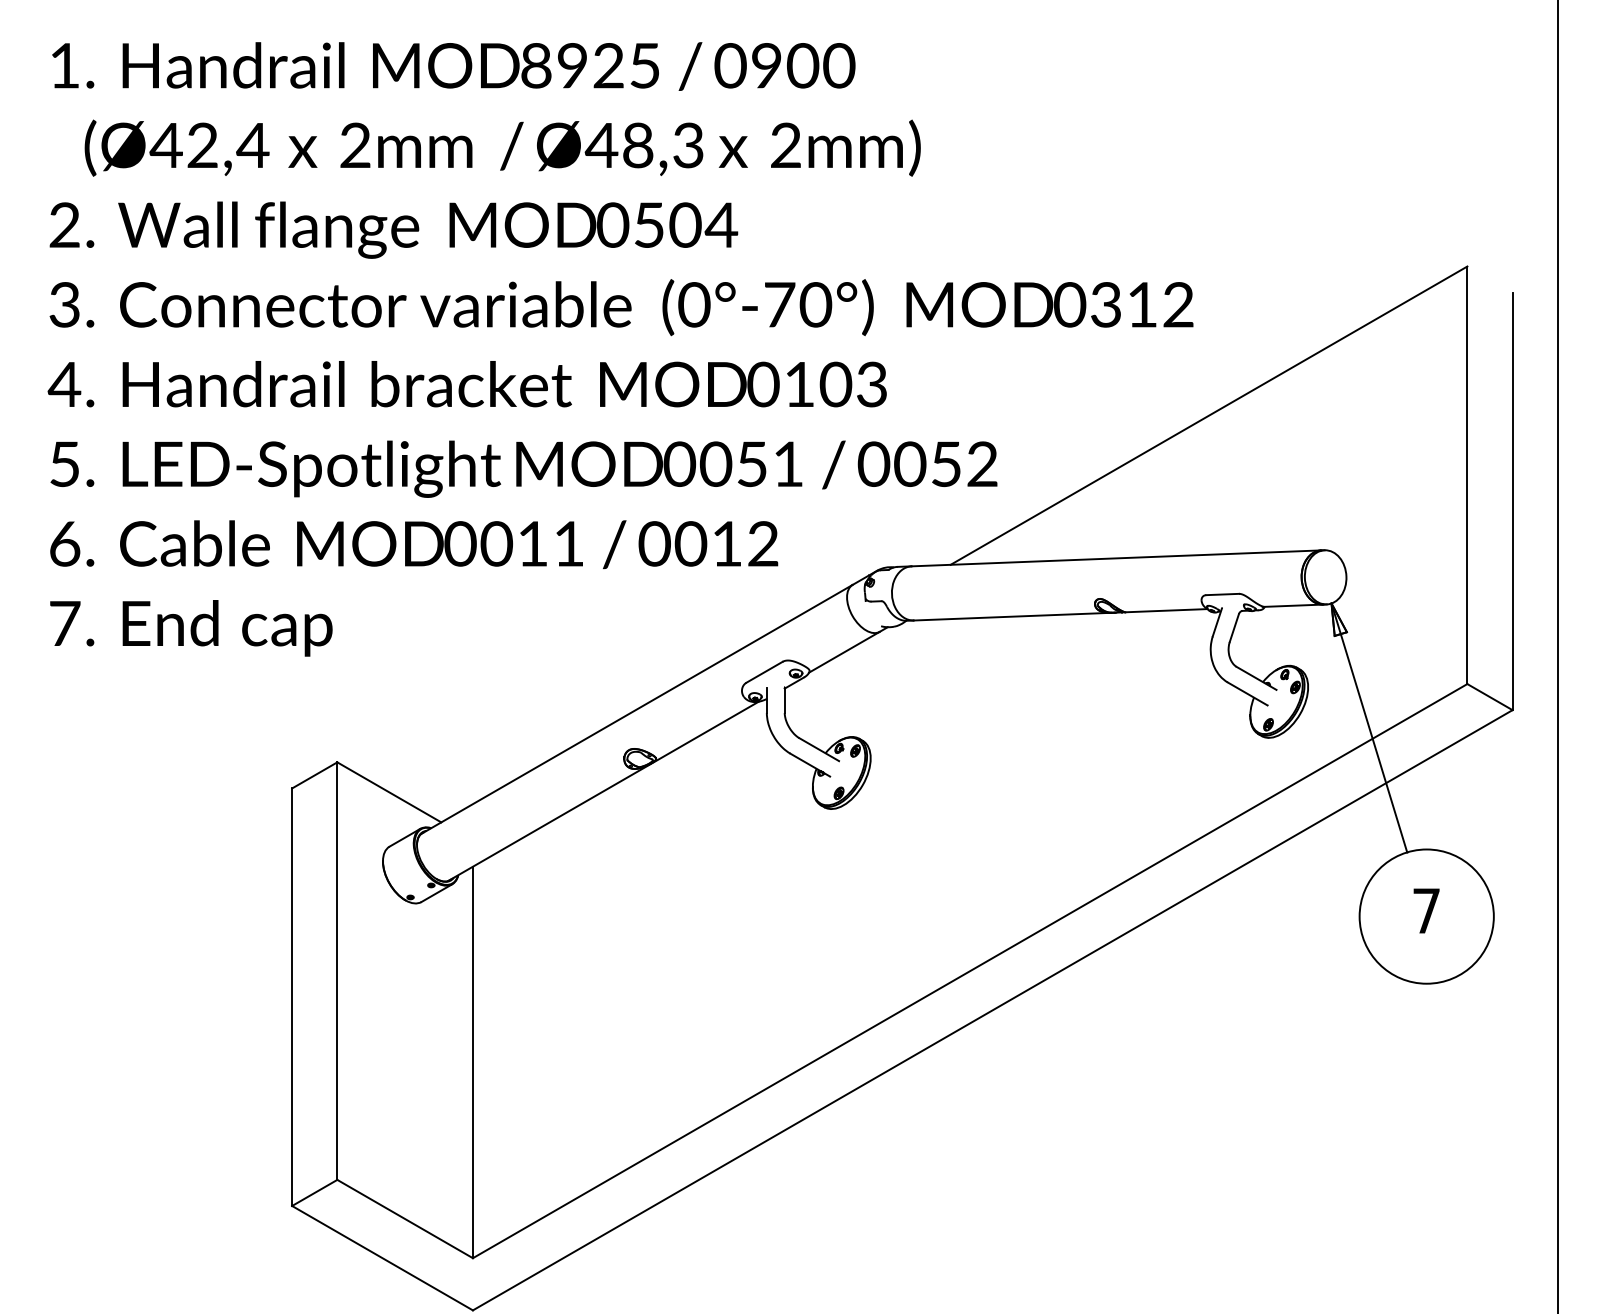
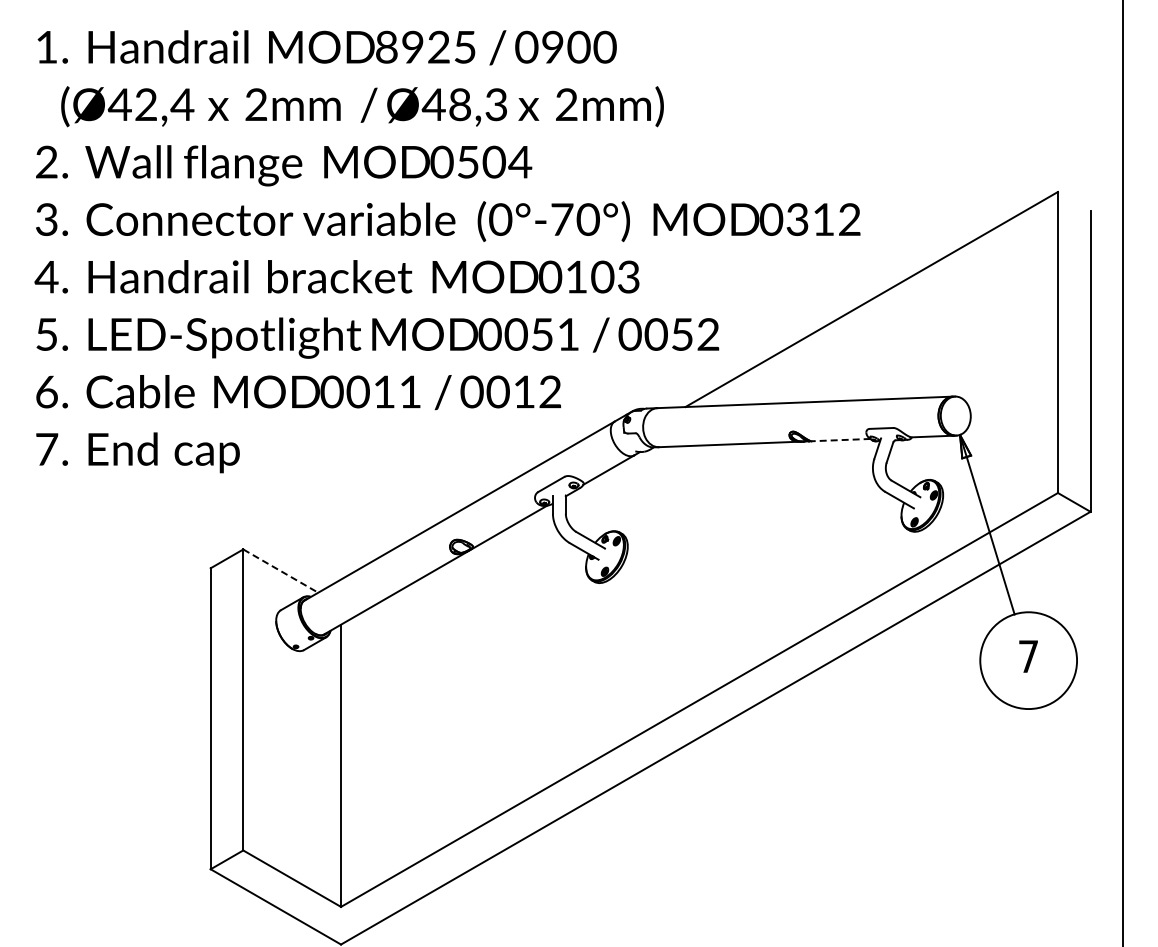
line: (1167, 611) -> (841, 440), solid -> dashed
line: (390, 792) -> (281, 571), solid -> dashed

